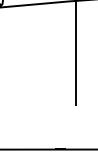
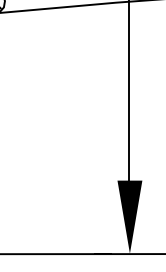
fill: (76, 127) -> (129, 216), added

